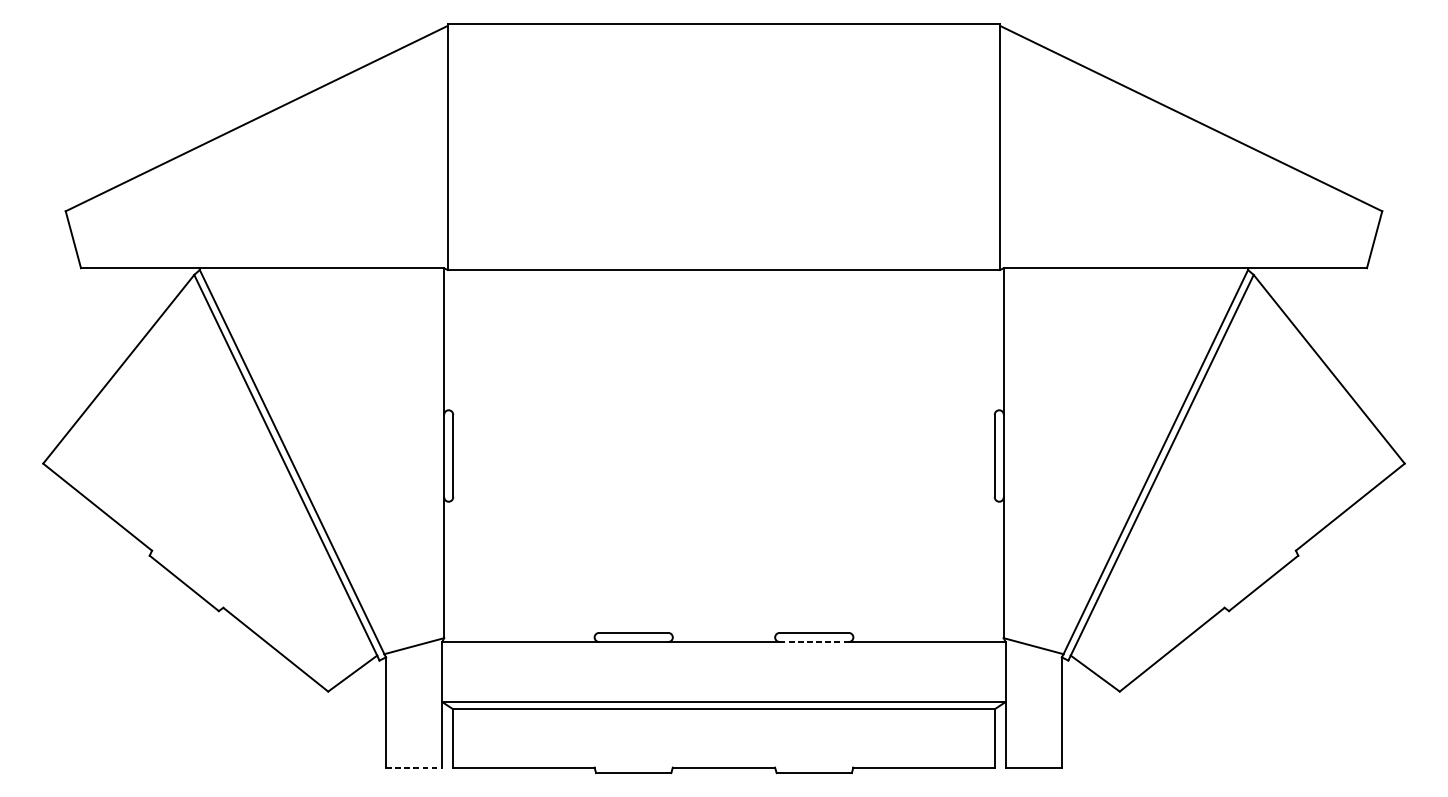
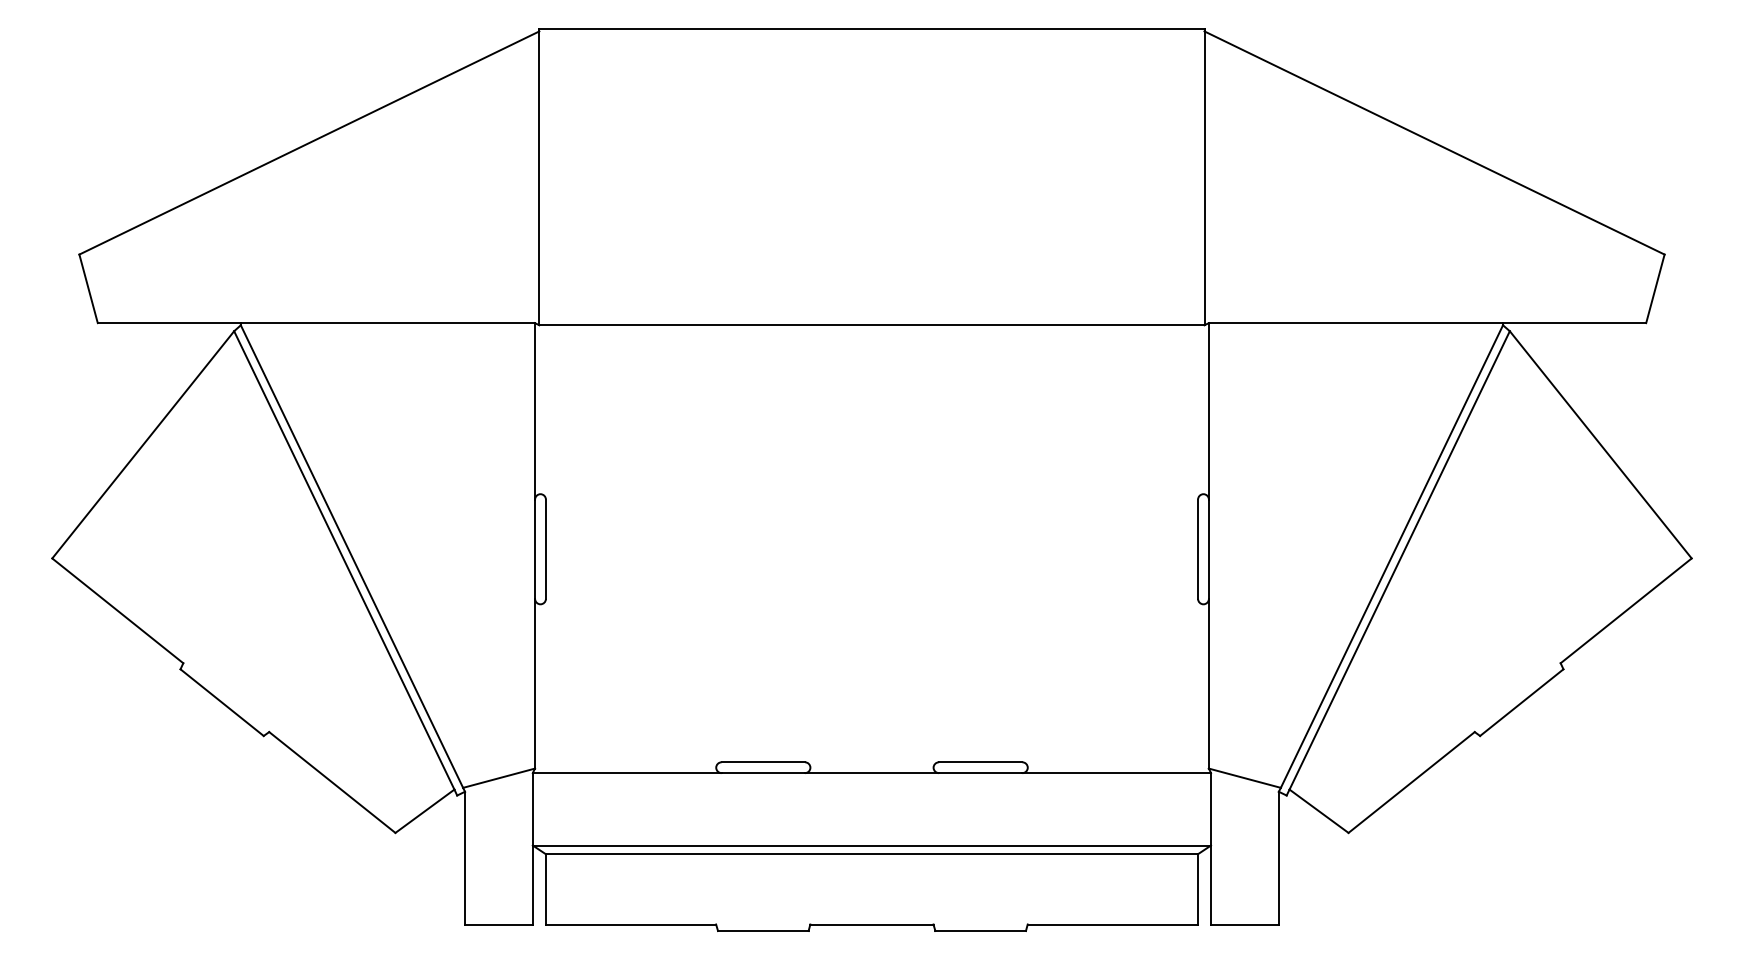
line: (814, 642) -> (980, 773), dashed -> solid
line: (413, 767) -> (498, 924), dashed -> solid

